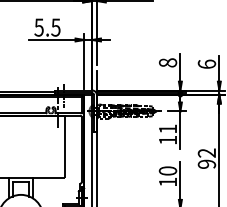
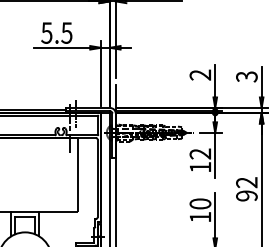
text: (168, 62) -> (201, 74), 8 -> 2
text: (206, 64) -> (246, 77), 6 -> 3
text: (167, 128) -> (199, 153), 11 -> 12

